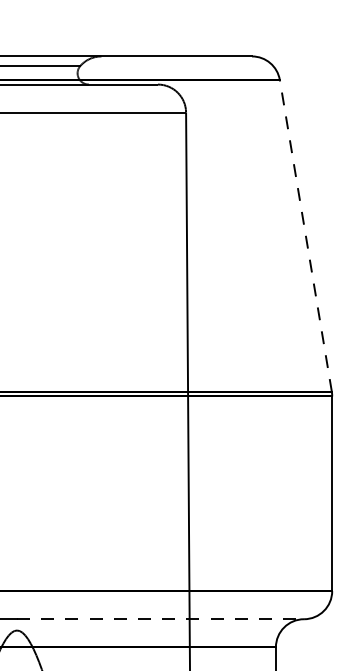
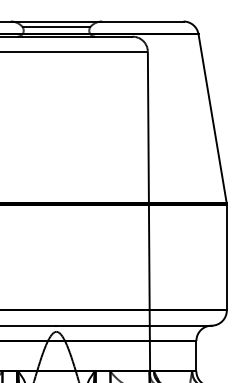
line: (305, 235) -> (212, 118), dashed -> solid
line: (161, 618) -> (134, 325), dashed -> solid

